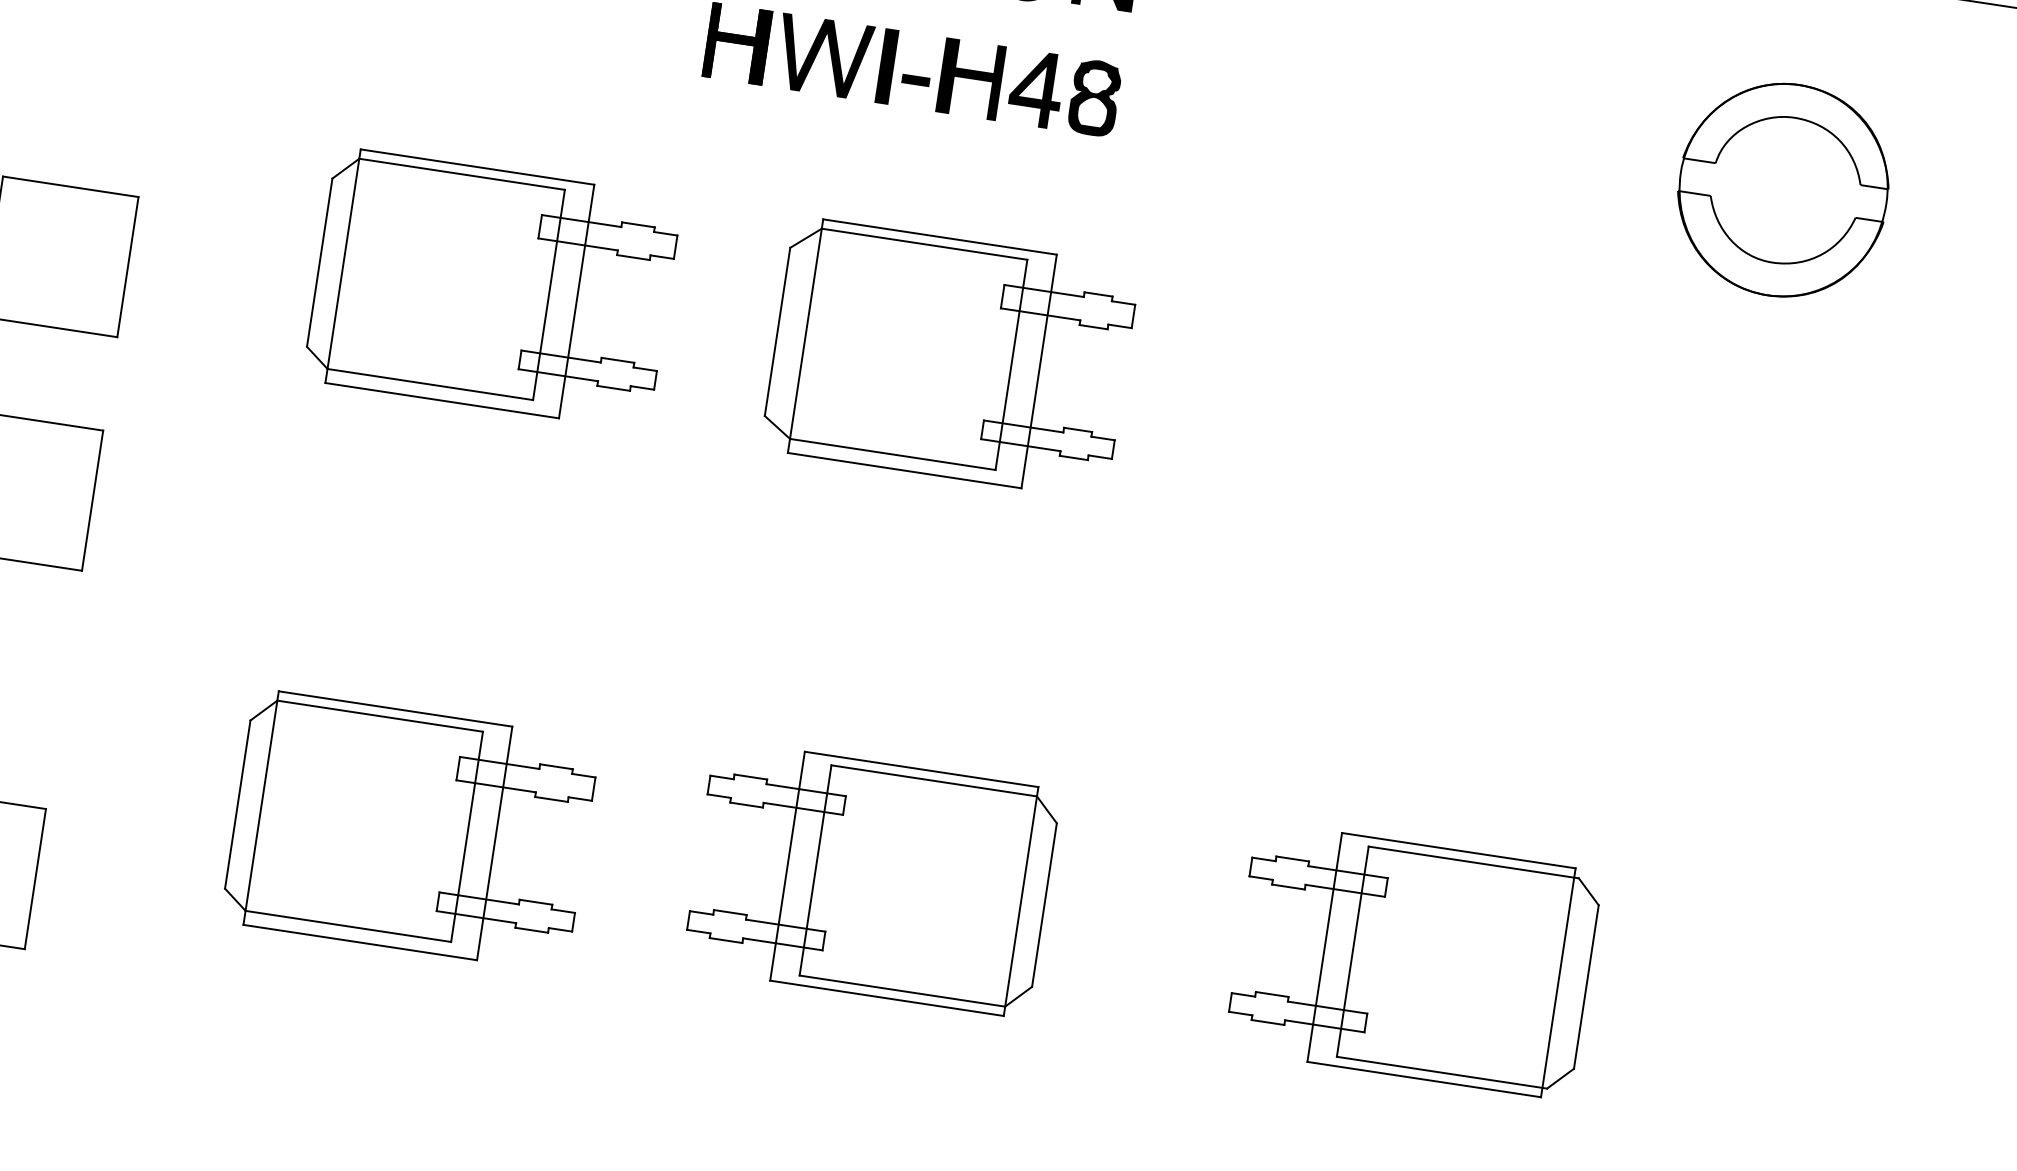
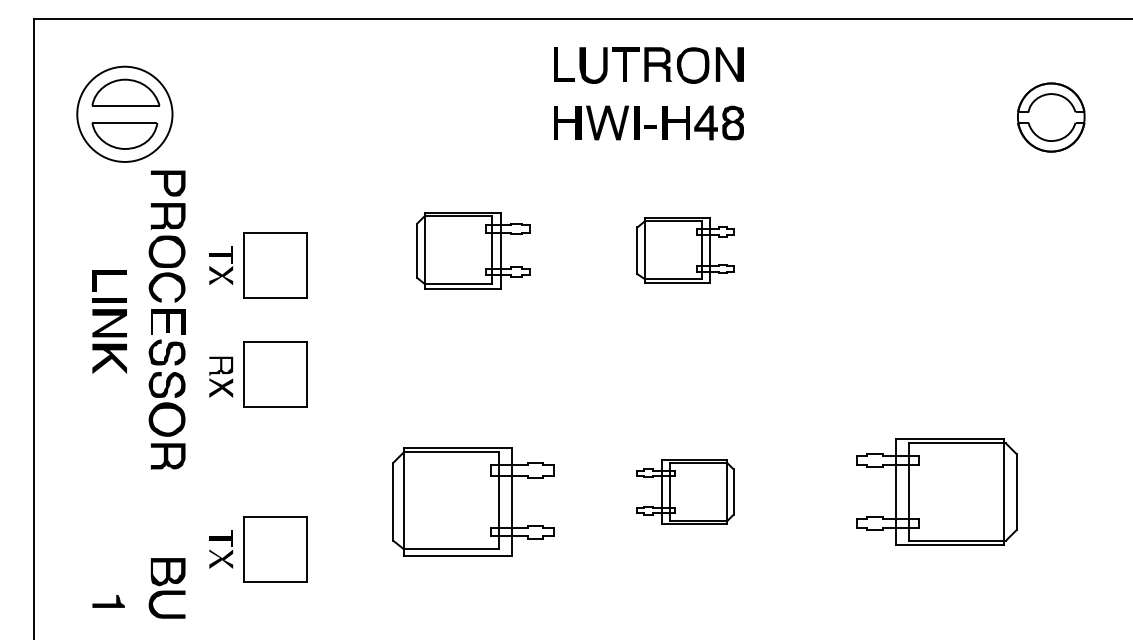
part: (1781, 189) -> (1050, 117), size x0.7
part: (492, 288) -> (473, 250), size x0.7
part: (950, 357) -> (685, 250), size x0.6
part: (871, 877) -> (685, 491), size x0.6

